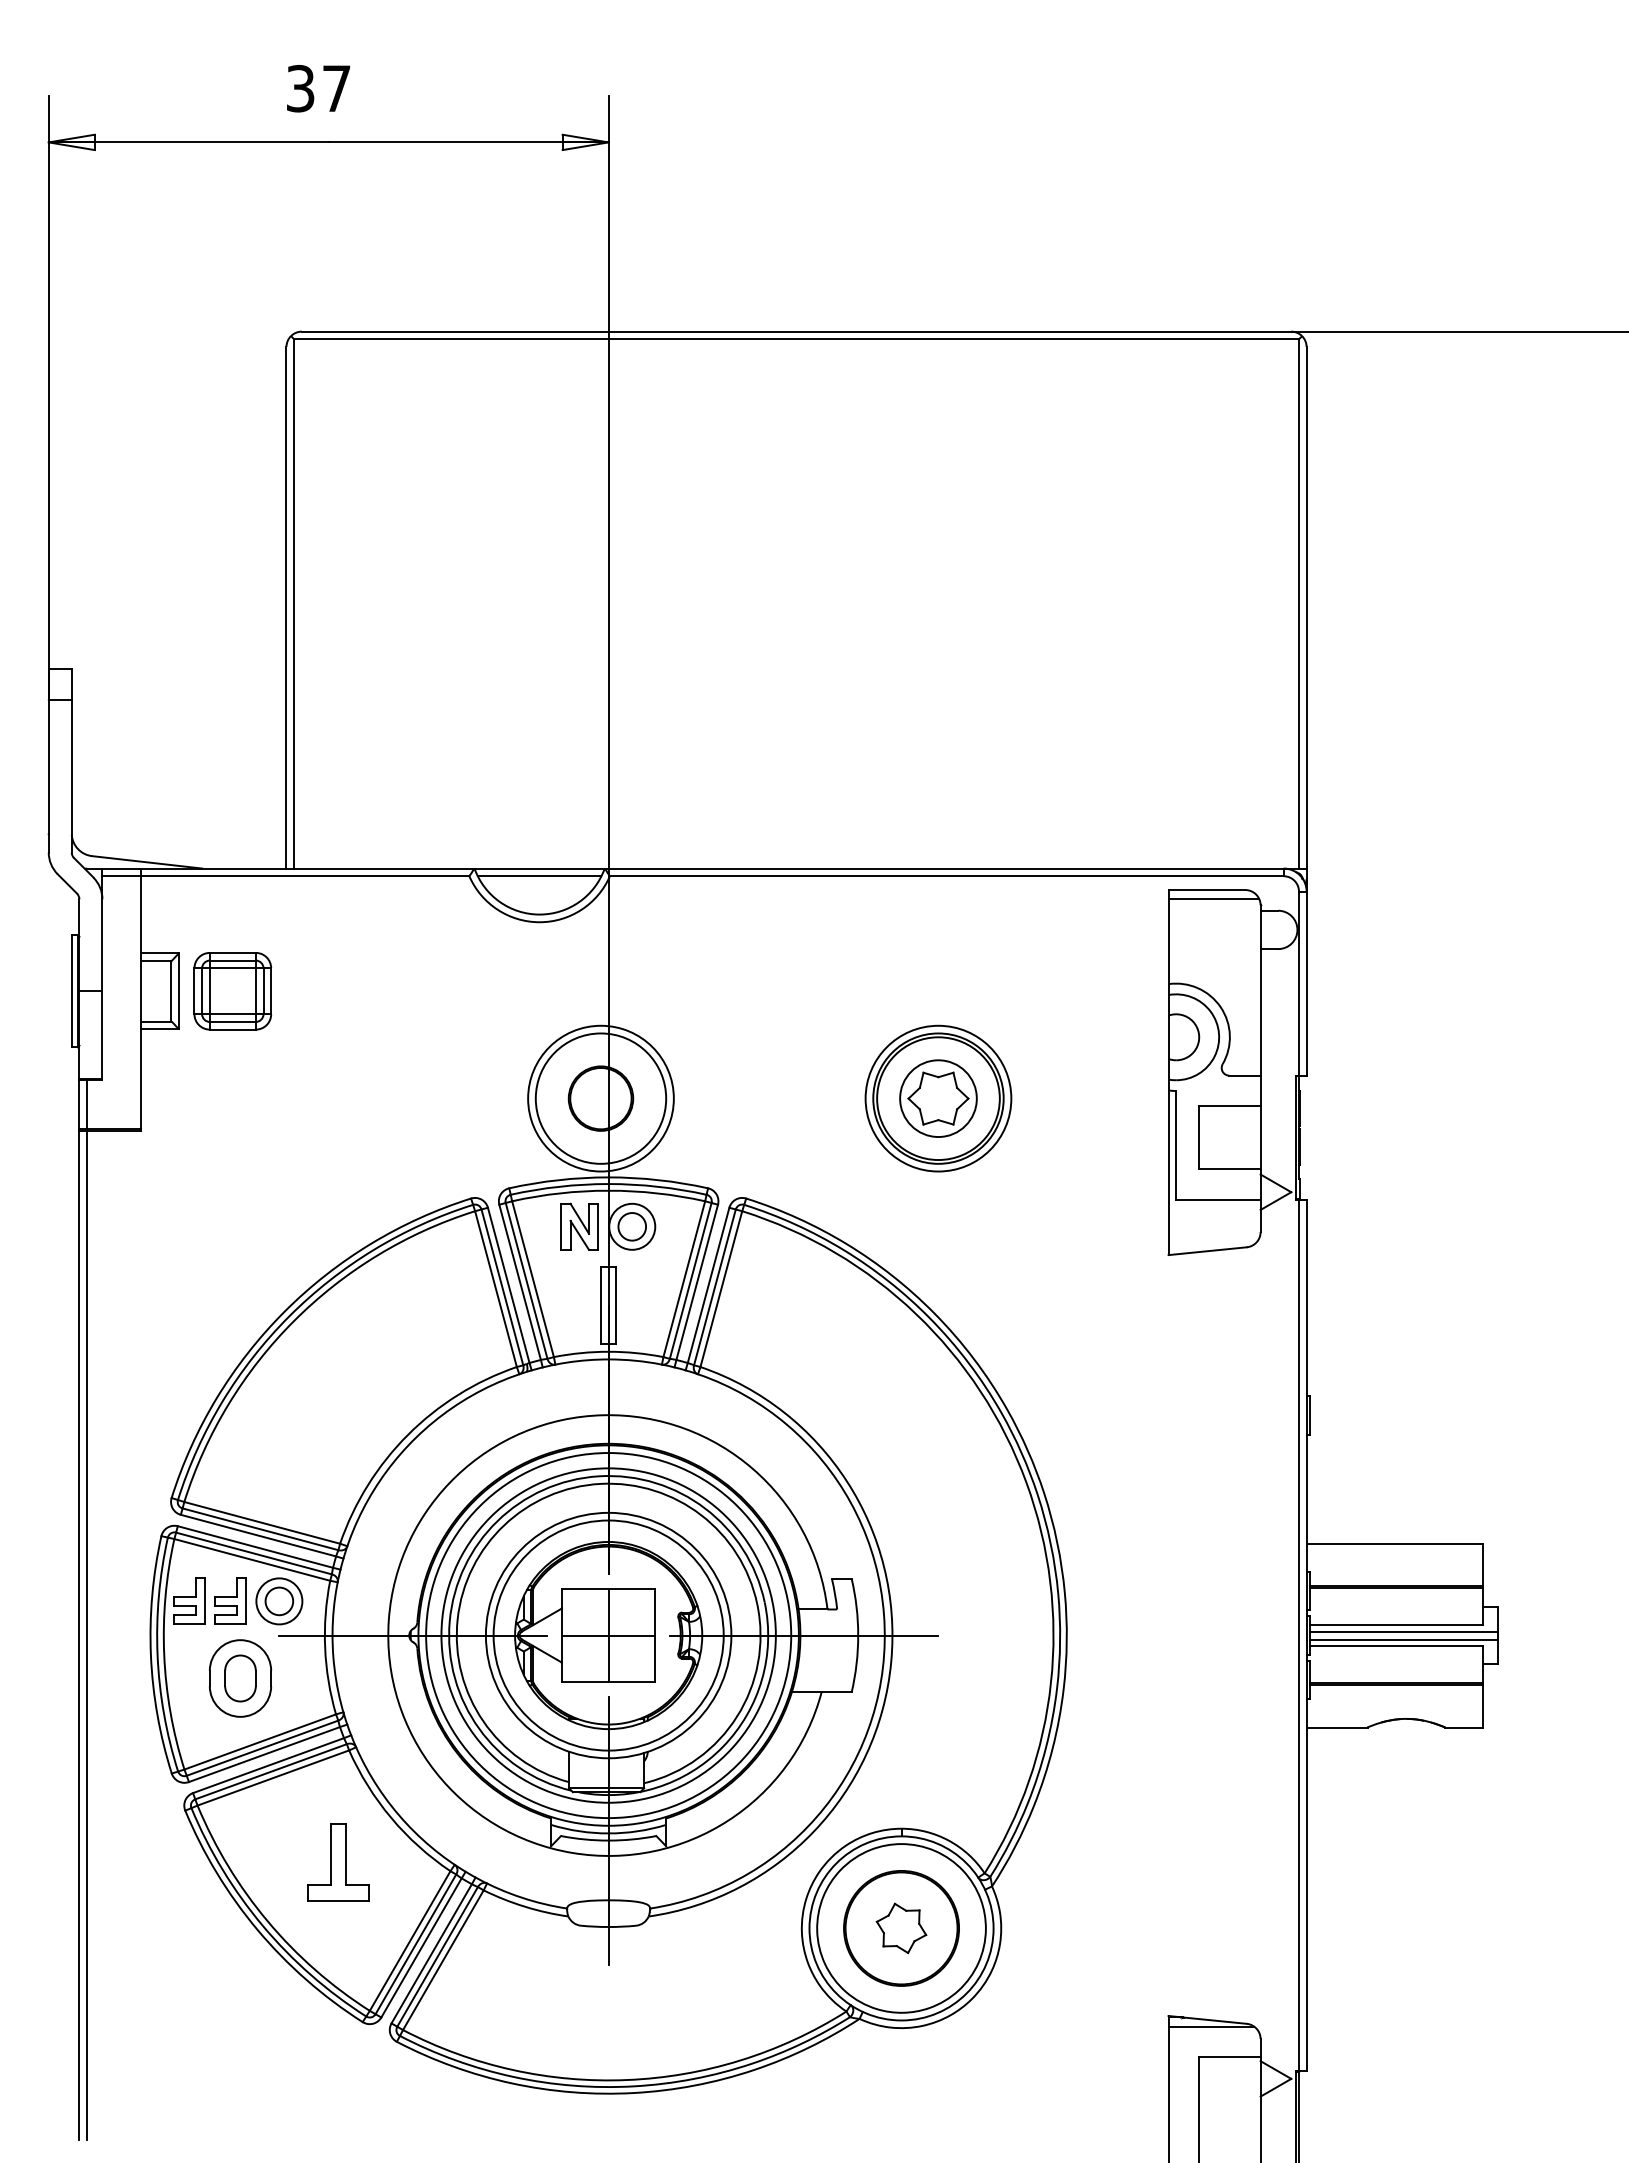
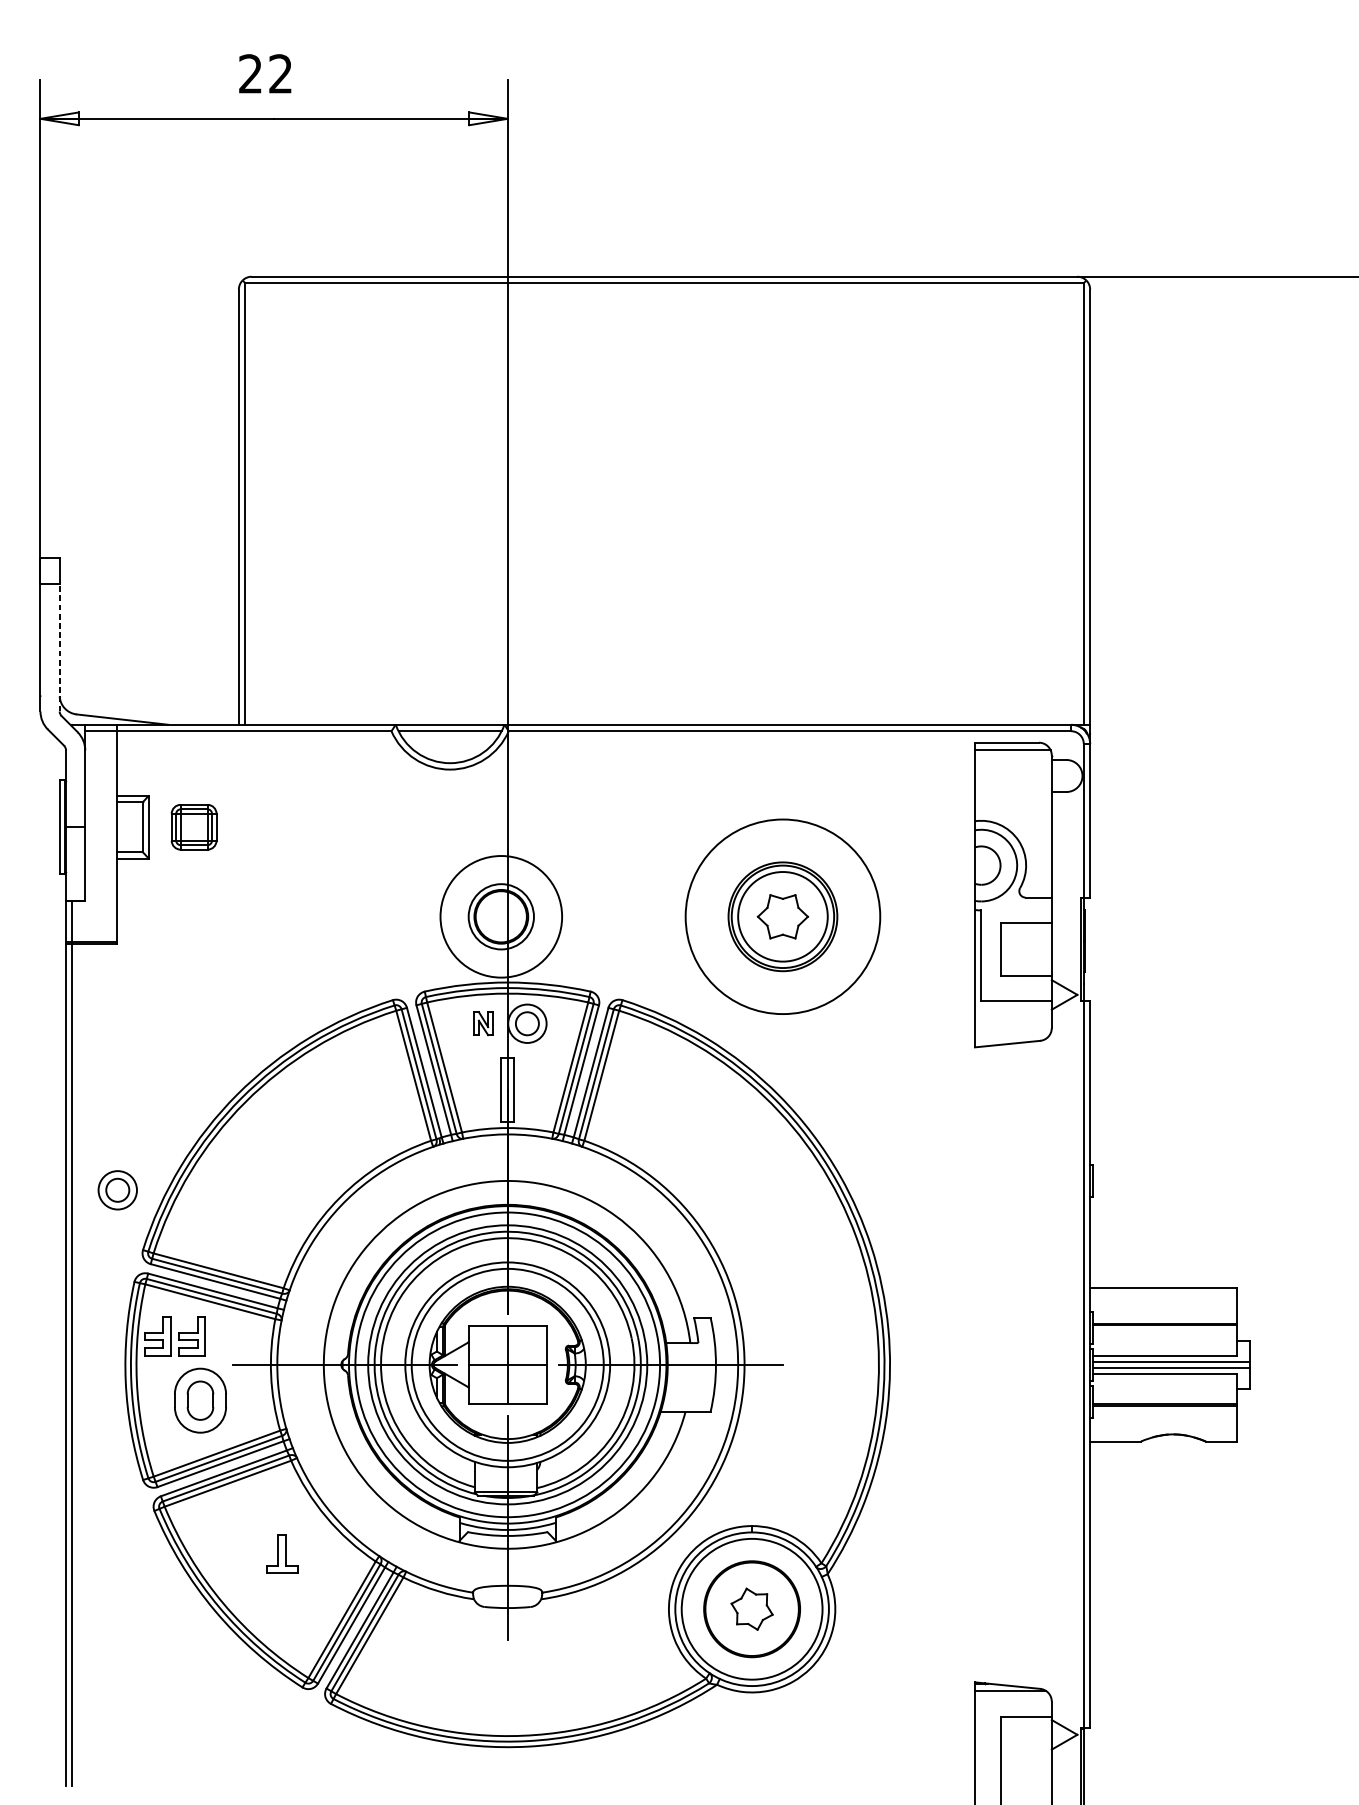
text: (318, 88) -> (265, 73), 37 -> 22
line: (71, 775) -> (59, 647), solid -> dashed
part: (232, 991) -> (193, 827), size x0.7
circle: (600, 1098) -> (500, 916), size x0.6
circle: (938, 1098) -> (782, 916), size x1.4
circle: (938, 1098) -> (782, 916), size x1.6
part: (579, 1226) -> (483, 1023), size x0.6
part: (279, 1601) -> (117, 1190), moved
part: (338, 1862) -> (282, 1554), size x0.6

